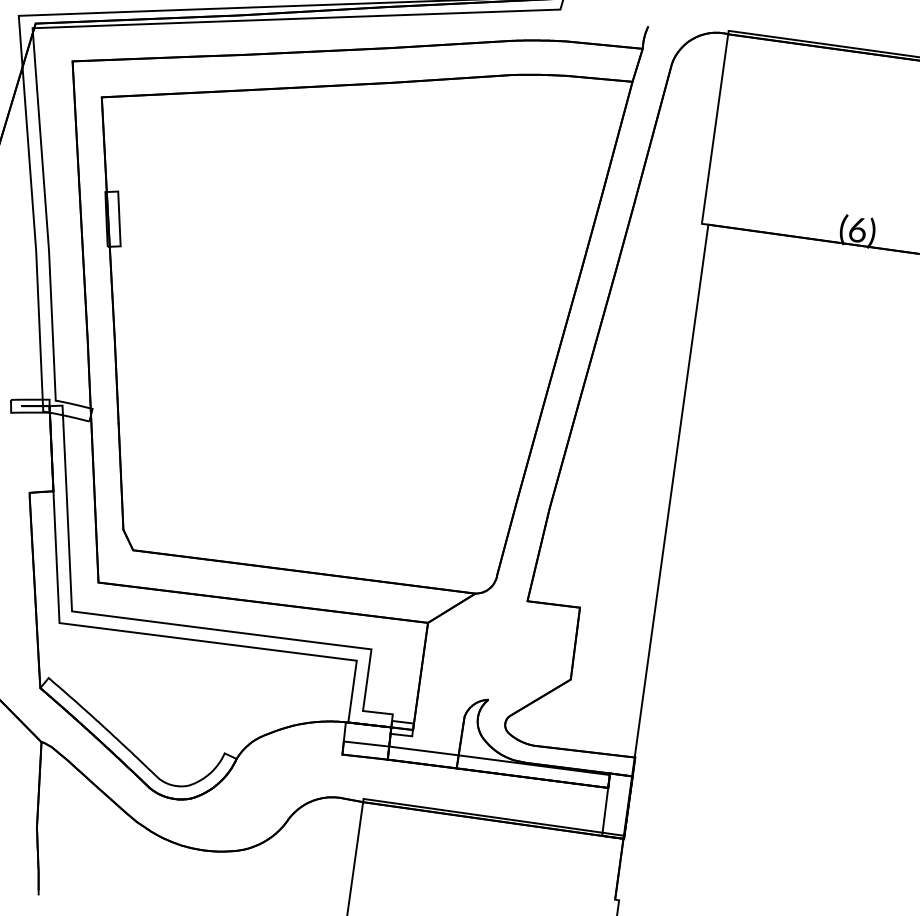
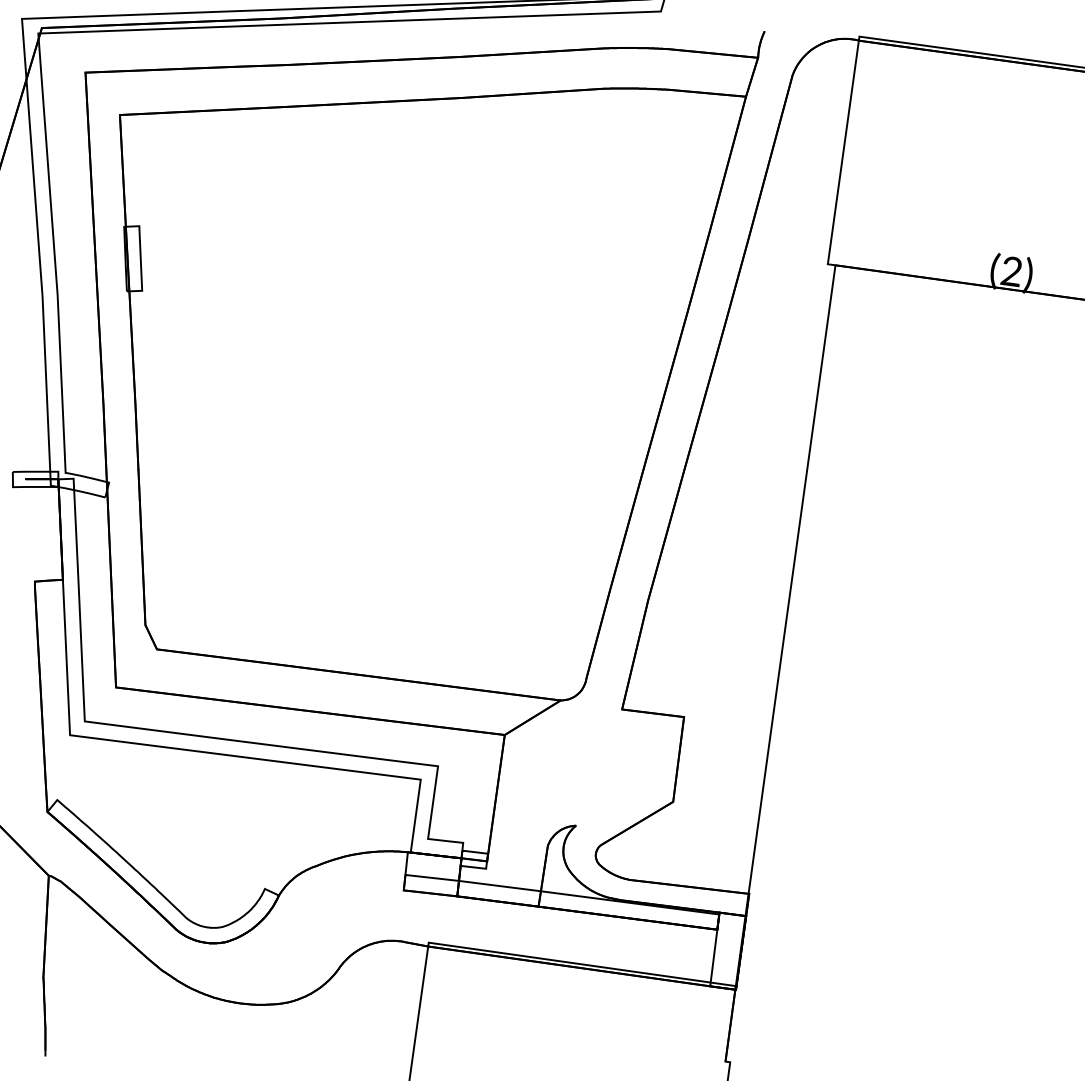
text: (856, 229) -> (1010, 271), (6) -> (2)

